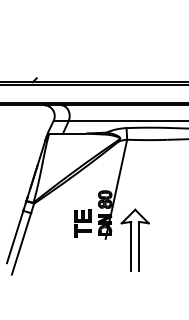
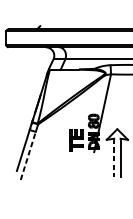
line: (21, 243) -> (28, 155), solid -> dashed
line: (131, 246) -> (114, 157), solid -> dashed

